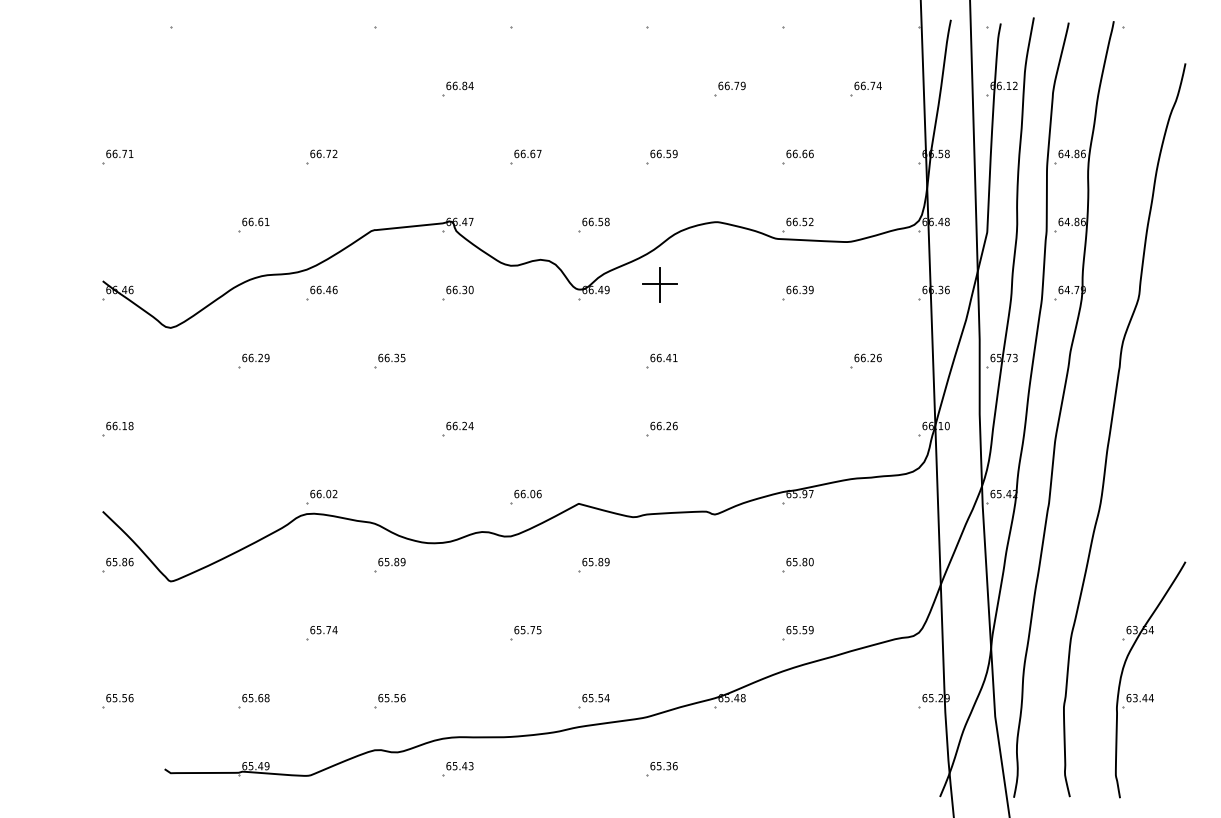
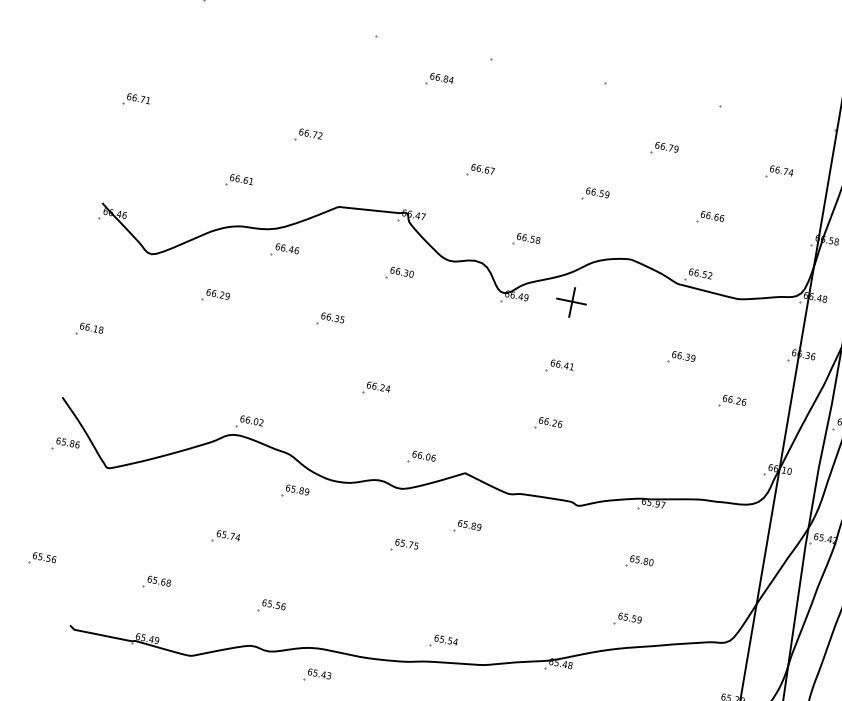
part: (457, 88) -> (439, 79), moved
part: (797, 292) -> (681, 358), moved
part: (525, 633) -> (404, 546), moved

